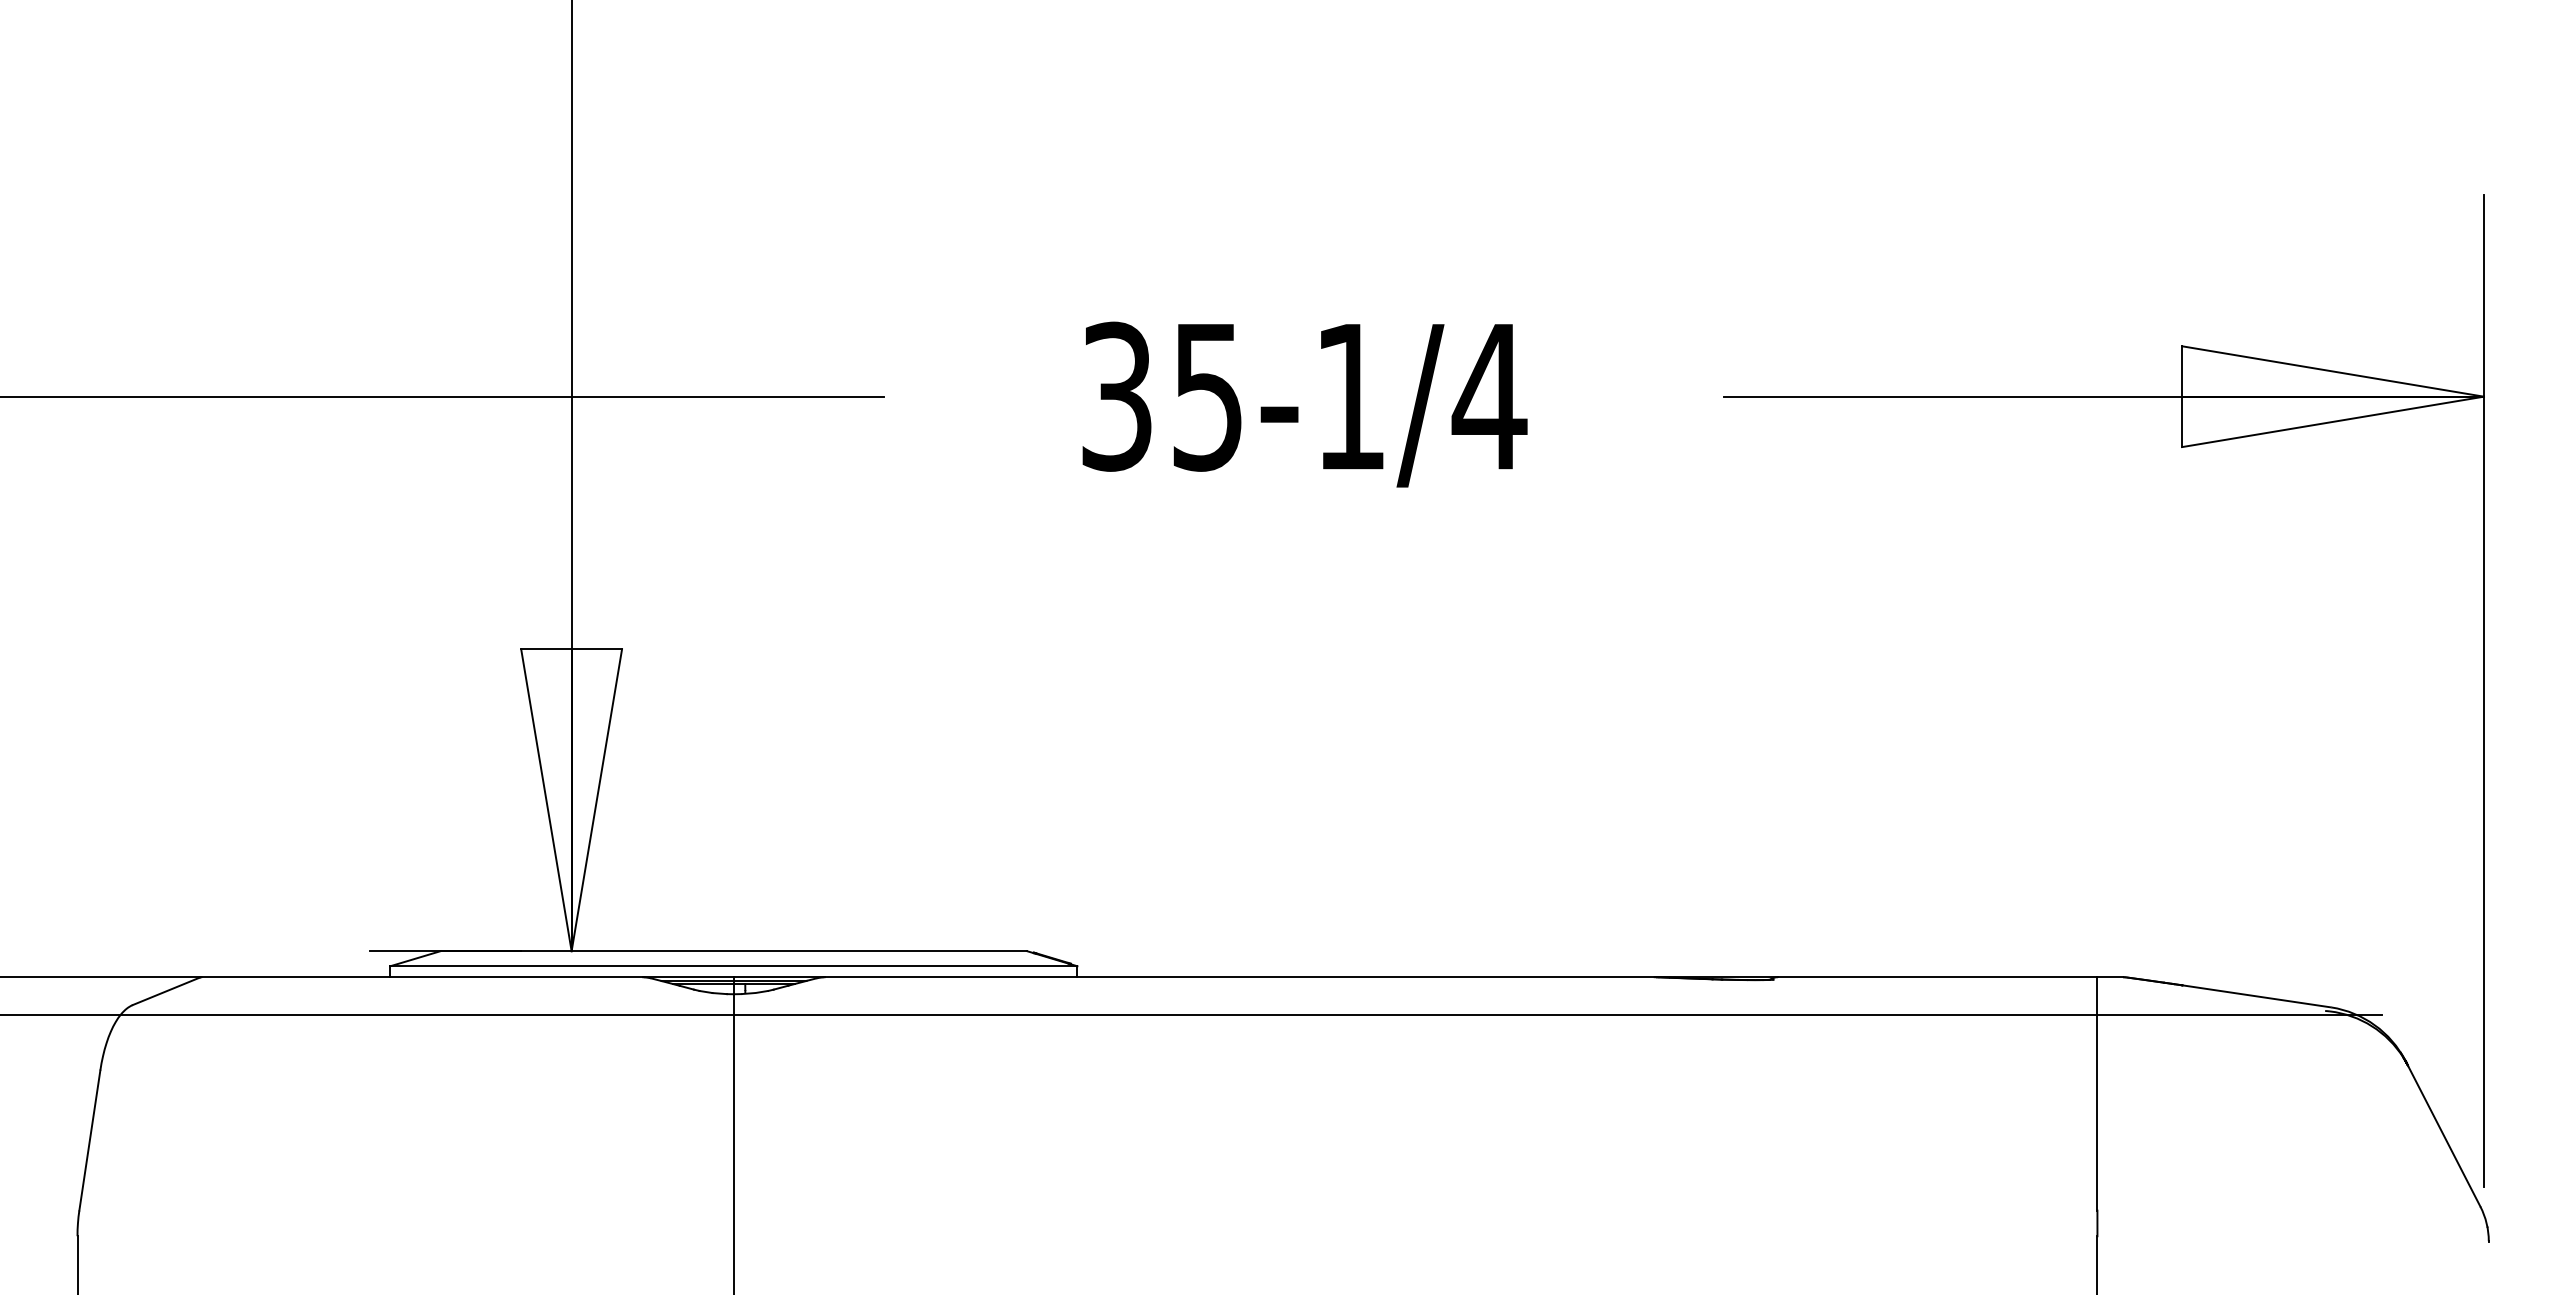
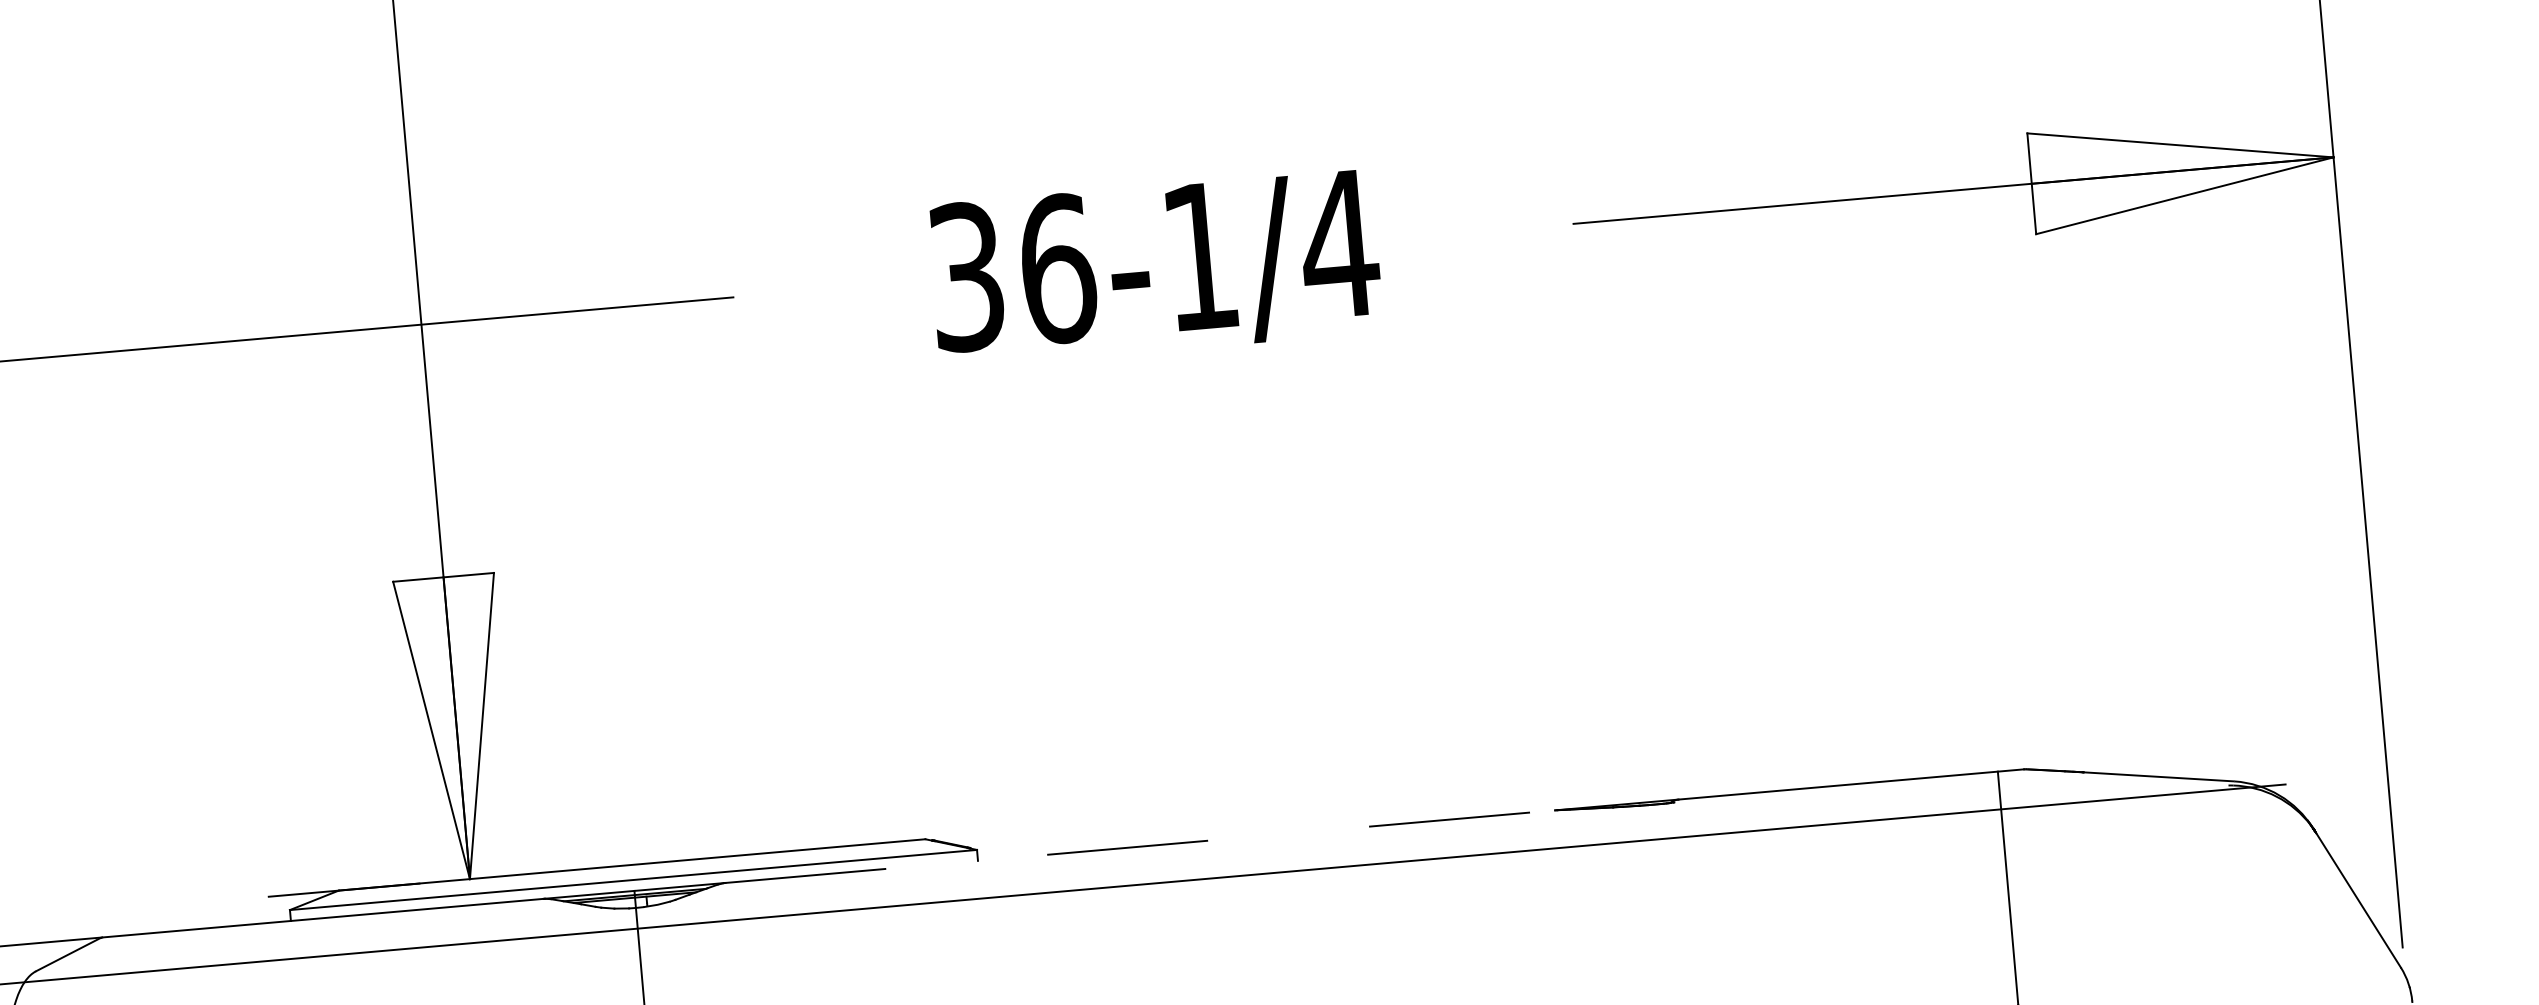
text: (1208, 396) -> (1058, 268), 35-1/4 -> 36-1/4
line: (1240, 977) -> (1141, 846), solid -> dashed

